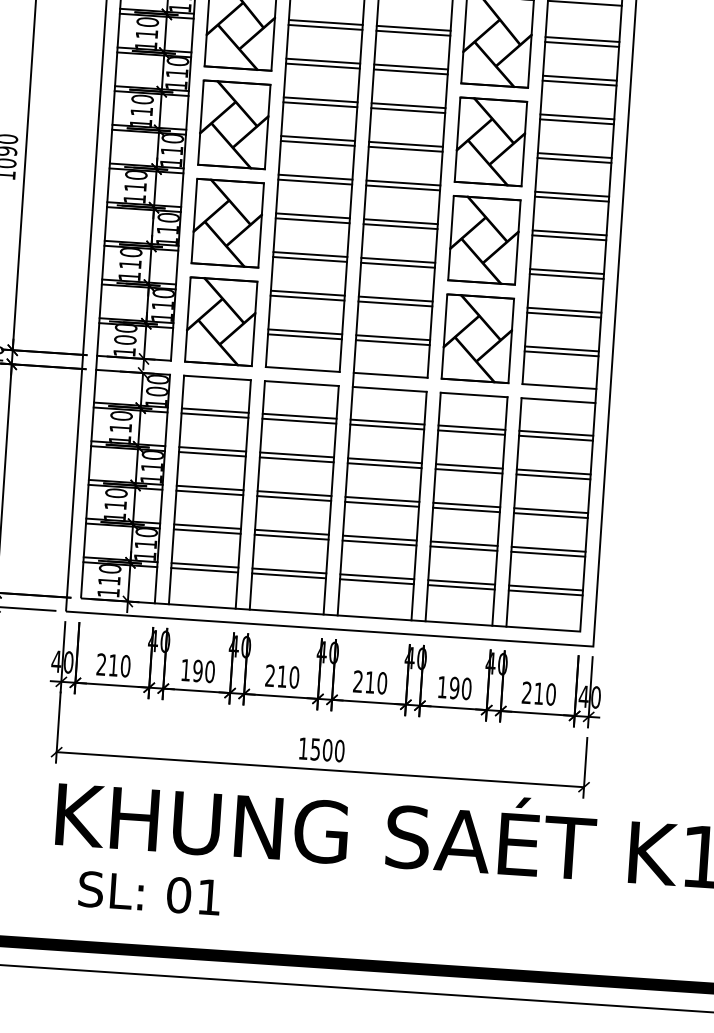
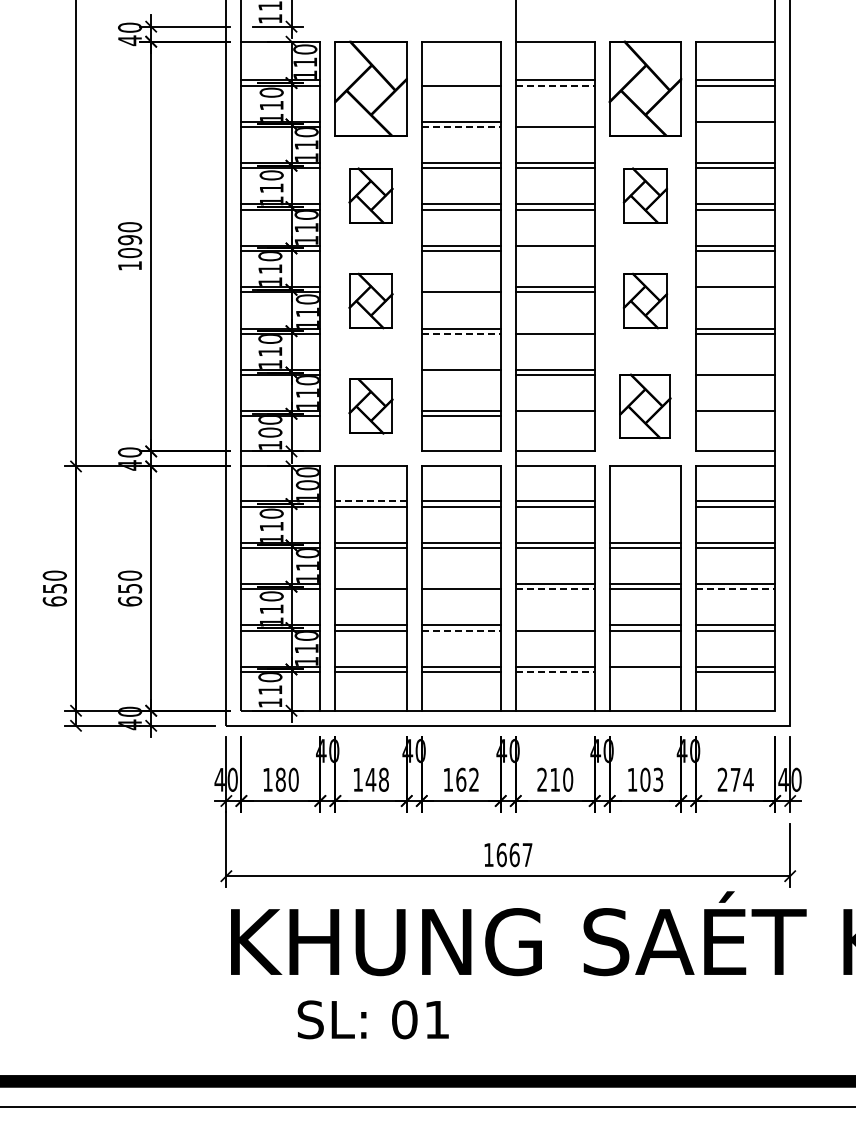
line: (325, 22) -> (460, 80), removed
line: (413, 33) -> (555, 85), solid -> dashed
line: (323, 66) -> (461, 127), solid -> dashed
line: (410, 66) -> (554, 121), removed
line: (579, 83) -> (735, 127), removed
part: (233, 124) -> (370, 195), size x0.6
part: (491, 141) -> (645, 195), size x0.6
line: (402, 188) -> (554, 251), removed
line: (312, 216) -> (460, 287), removed
part: (227, 222) -> (370, 300), size x0.6
line: (569, 237) -> (735, 292), removed
part: (484, 239) -> (645, 300), size x0.6
line: (310, 259) -> (461, 333), solid -> dashed
line: (397, 260) -> (554, 328), removed
line: (306, 298) -> (460, 375), removed
line: (564, 309) -> (735, 369), removed
part: (220, 321) -> (370, 406), size x0.6
part: (477, 338) -> (645, 406), size x0.7
line: (392, 342) -> (554, 416), removed
line: (561, 353) -> (735, 416), removed
line: (215, 410) -> (371, 501), solid -> dashed
line: (471, 427) -> (645, 501), removed
line: (471, 432) -> (645, 506), removed
line: (209, 488) -> (370, 584), removed
line: (293, 493) -> (460, 584), removed
line: (382, 504) -> (555, 589), solid -> dashed
line: (551, 515) -> (736, 589), solid -> dashed
line: (291, 536) -> (461, 630), solid -> dashed
line: (379, 538) -> (554, 625), removed
line: (377, 582) -> (555, 672), solid -> dashed
line: (461, 587) -> (645, 672), removed
text: (107, 664) -> (274, 779), 210 -> 180
text: (203, 671) -> (376, 779), 190 -> 148
text: (282, 676) -> (461, 779), 210 -> 162
text: (460, 688) -> (651, 779), 190 -> 103
text: (544, 693) -> (741, 779), 210 -> 274
text: (327, 750) -> (514, 855), 1500 -> 1667
text: (148, 892) -> (372, 1019), moved

